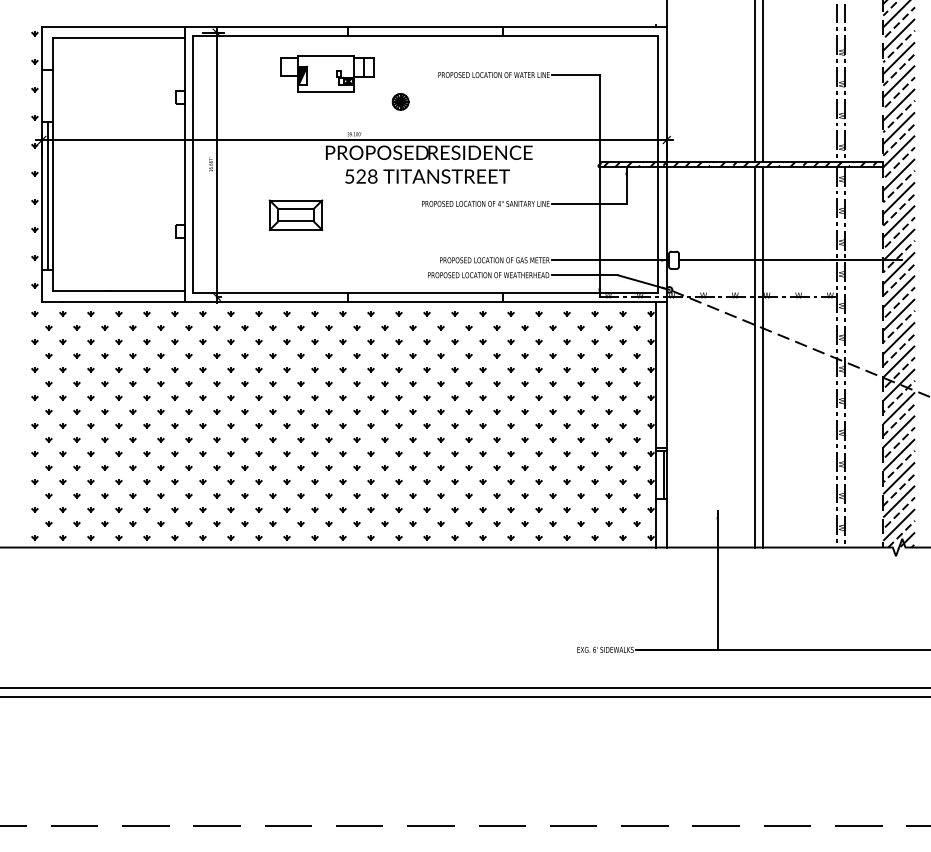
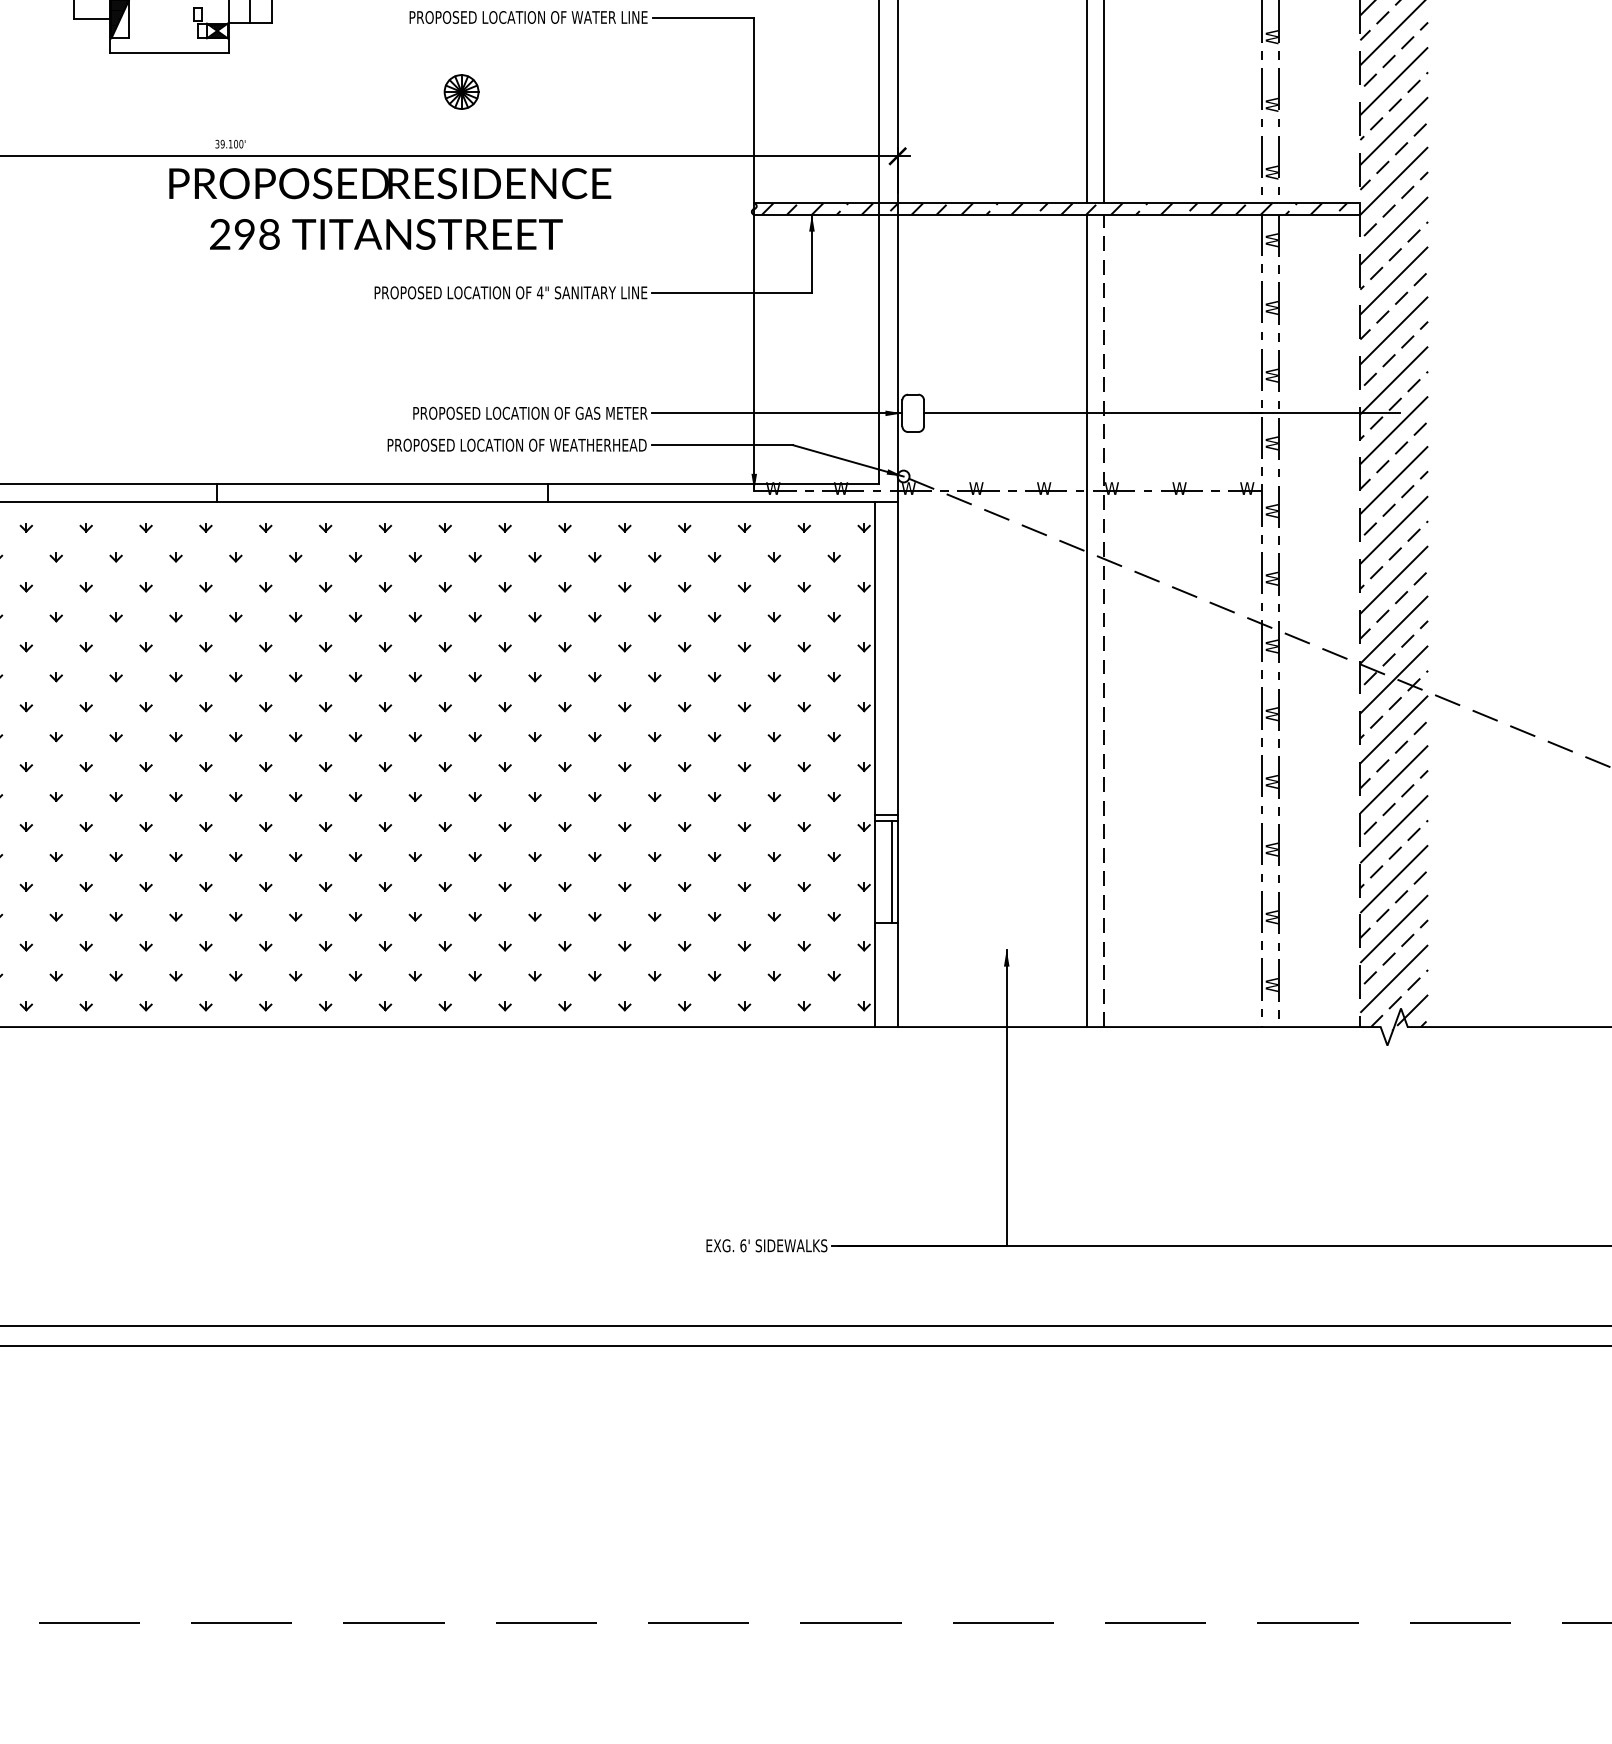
part: (400, 101) -> (461, 91), moved
text: (355, 176) -> (232, 234), 528 -> 298
part: (295, 214) -> (104, 315), removed
line: (763, 356) -> (1104, 618), solid -> dashed

